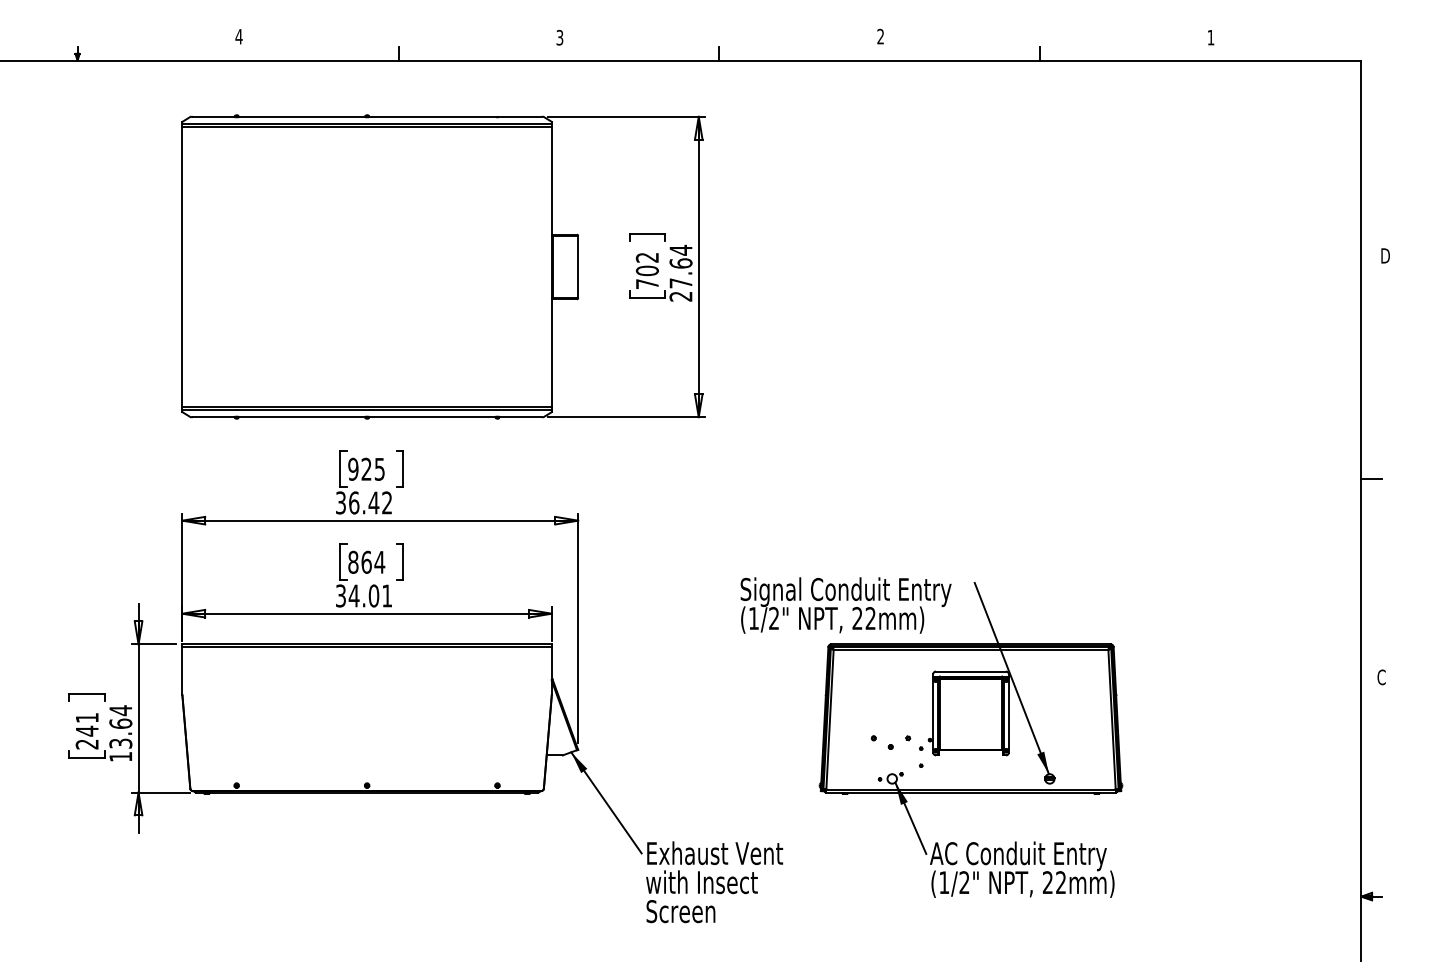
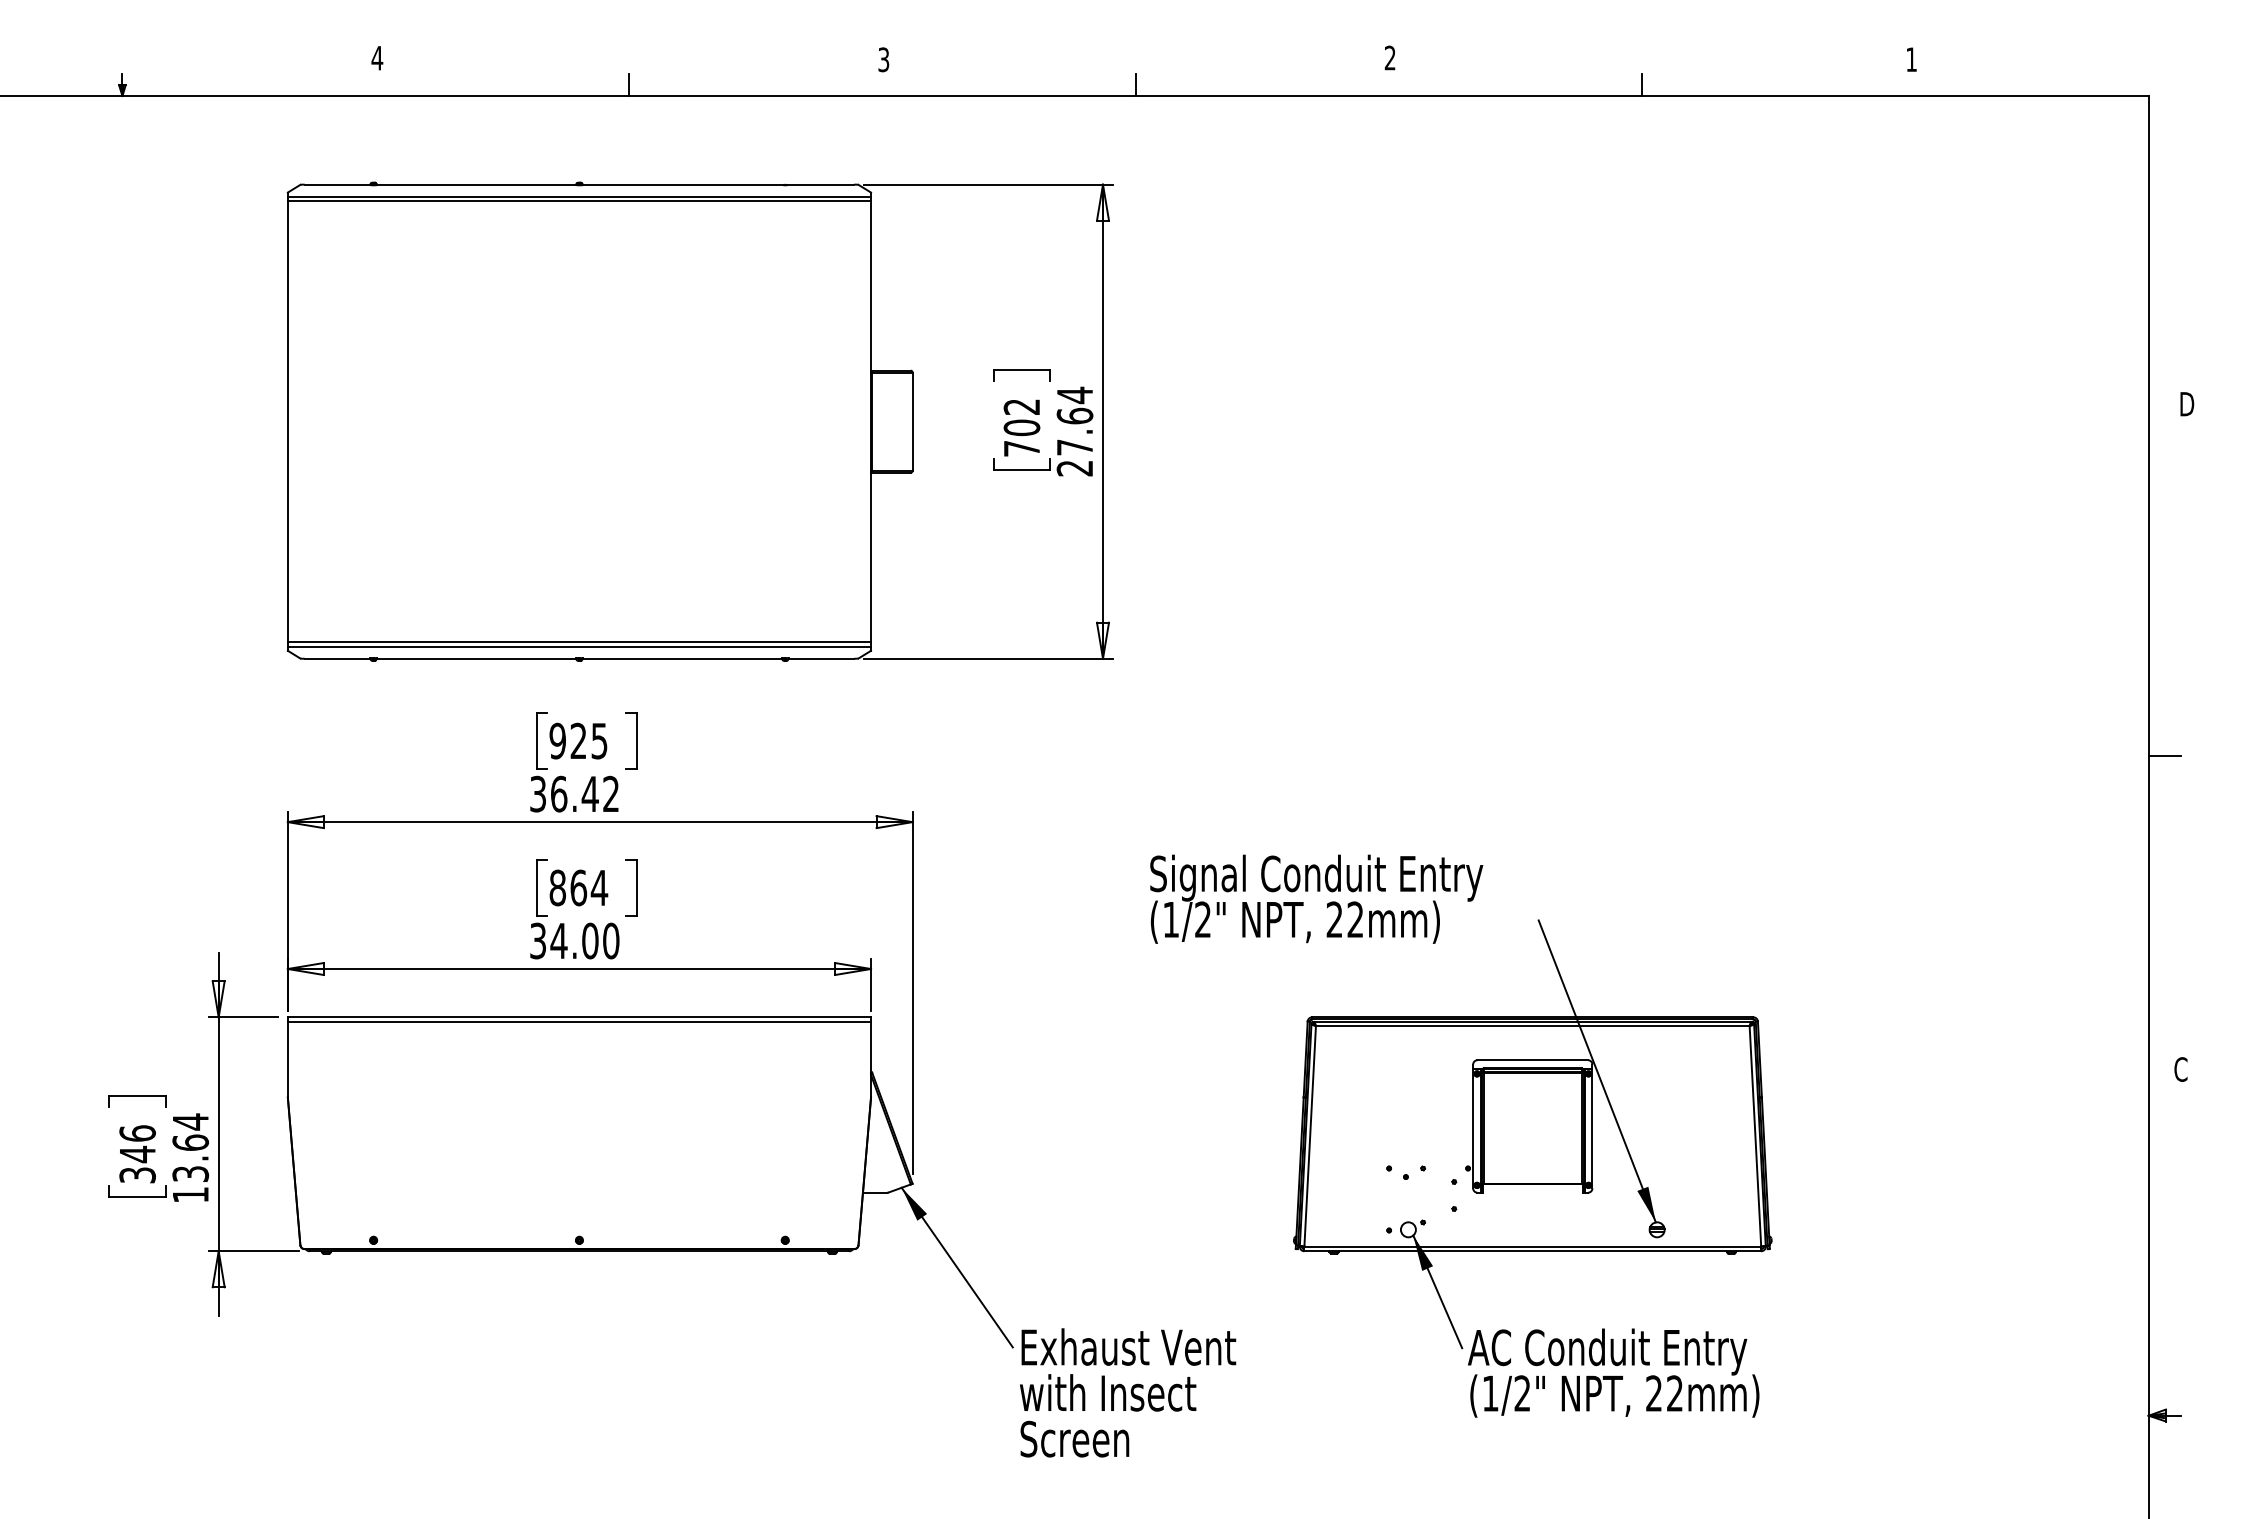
text: (387, 595) -> (611, 940), 34.01 -> 34.00
text: (845, 605) -> (1315, 899), moved
text: (86, 730) -> (136, 1153), 241 -> 346
part: (890, 742) -> (1405, 1172), size x0.62

